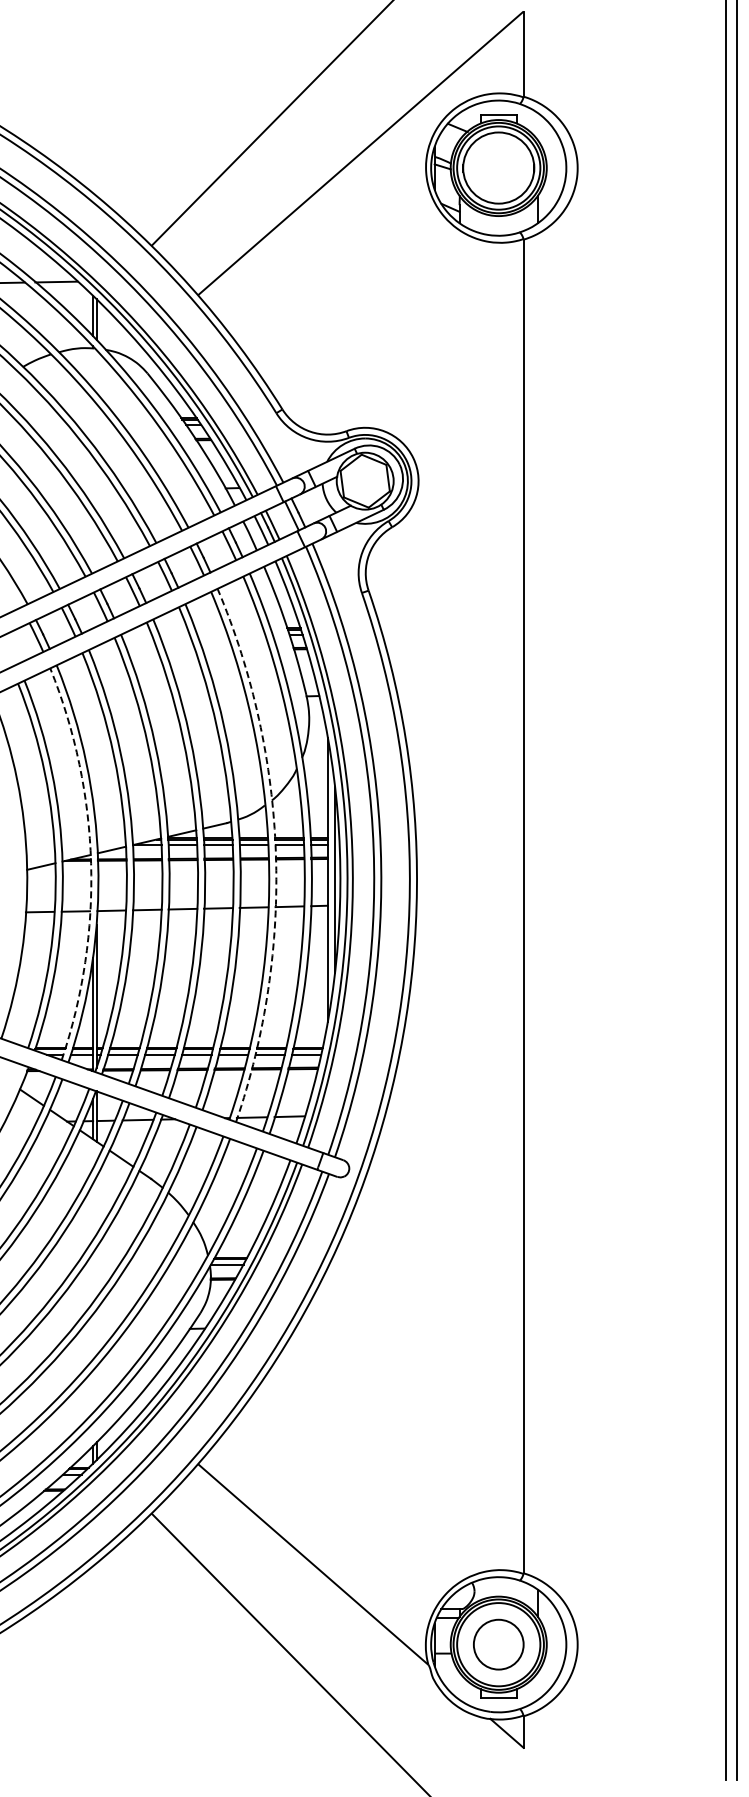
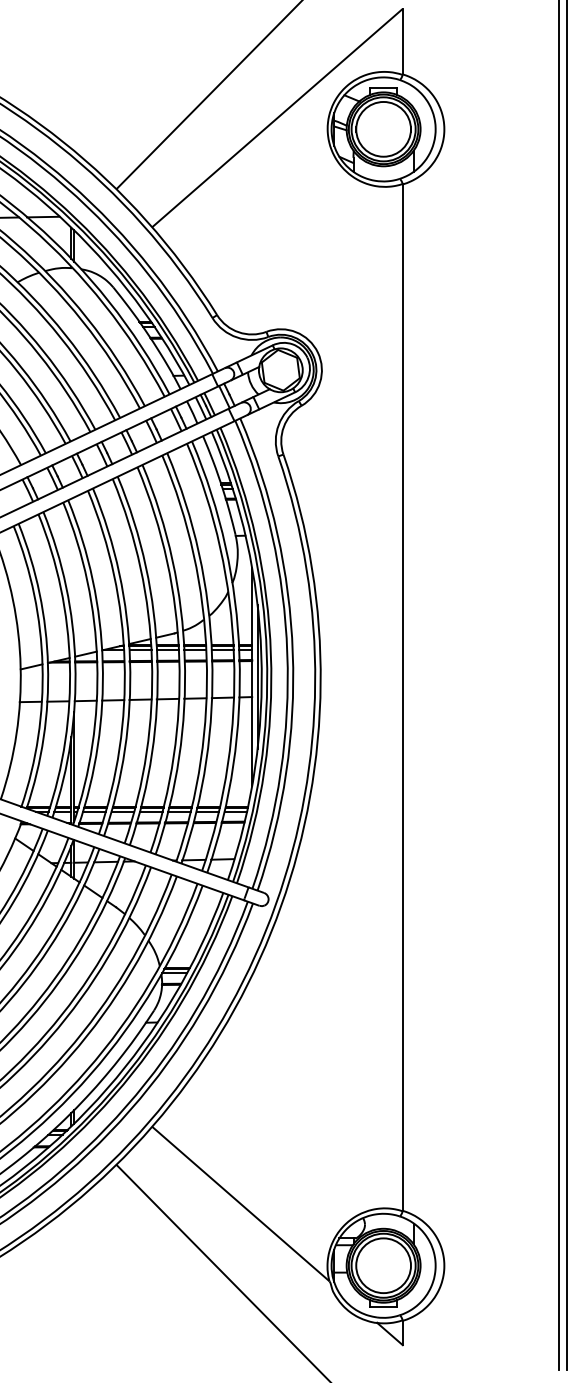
arc: (275, 853) -> (211, 656), dashed -> solid
arc: (91, 863) -> (70, 664), dashed -> solid
circle: (498, 1644) -> (383, 1265), size x1.43

